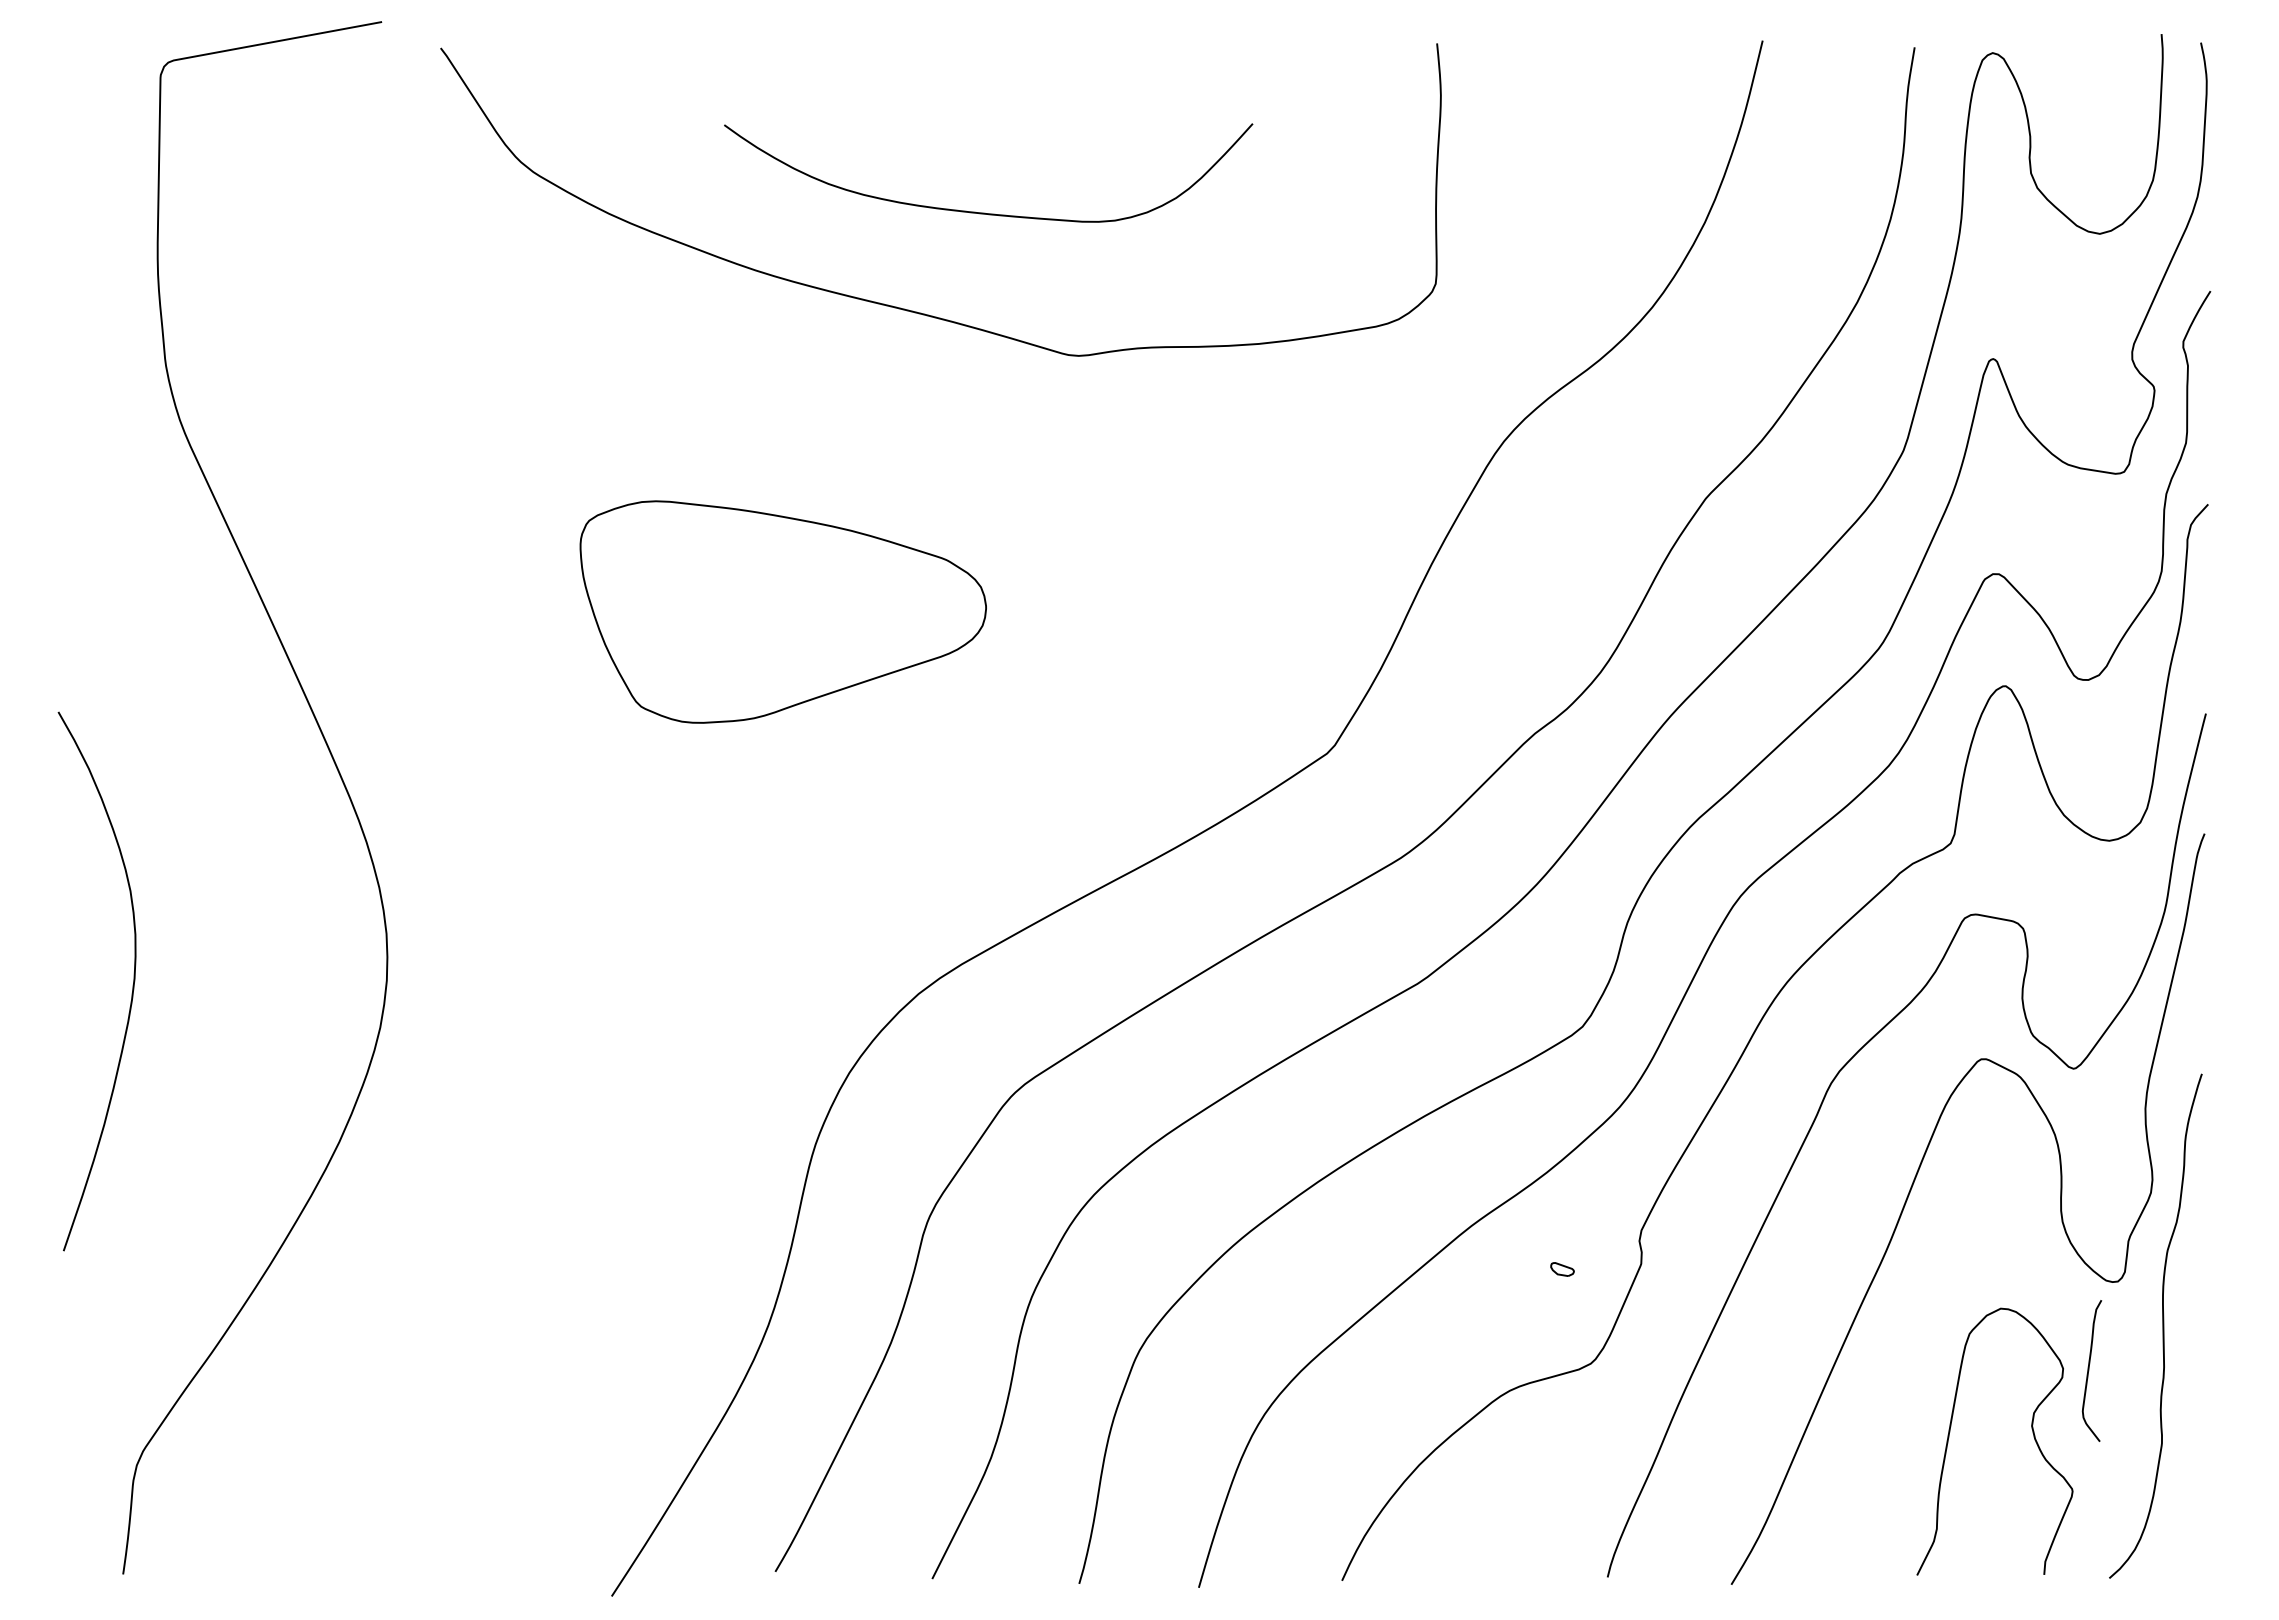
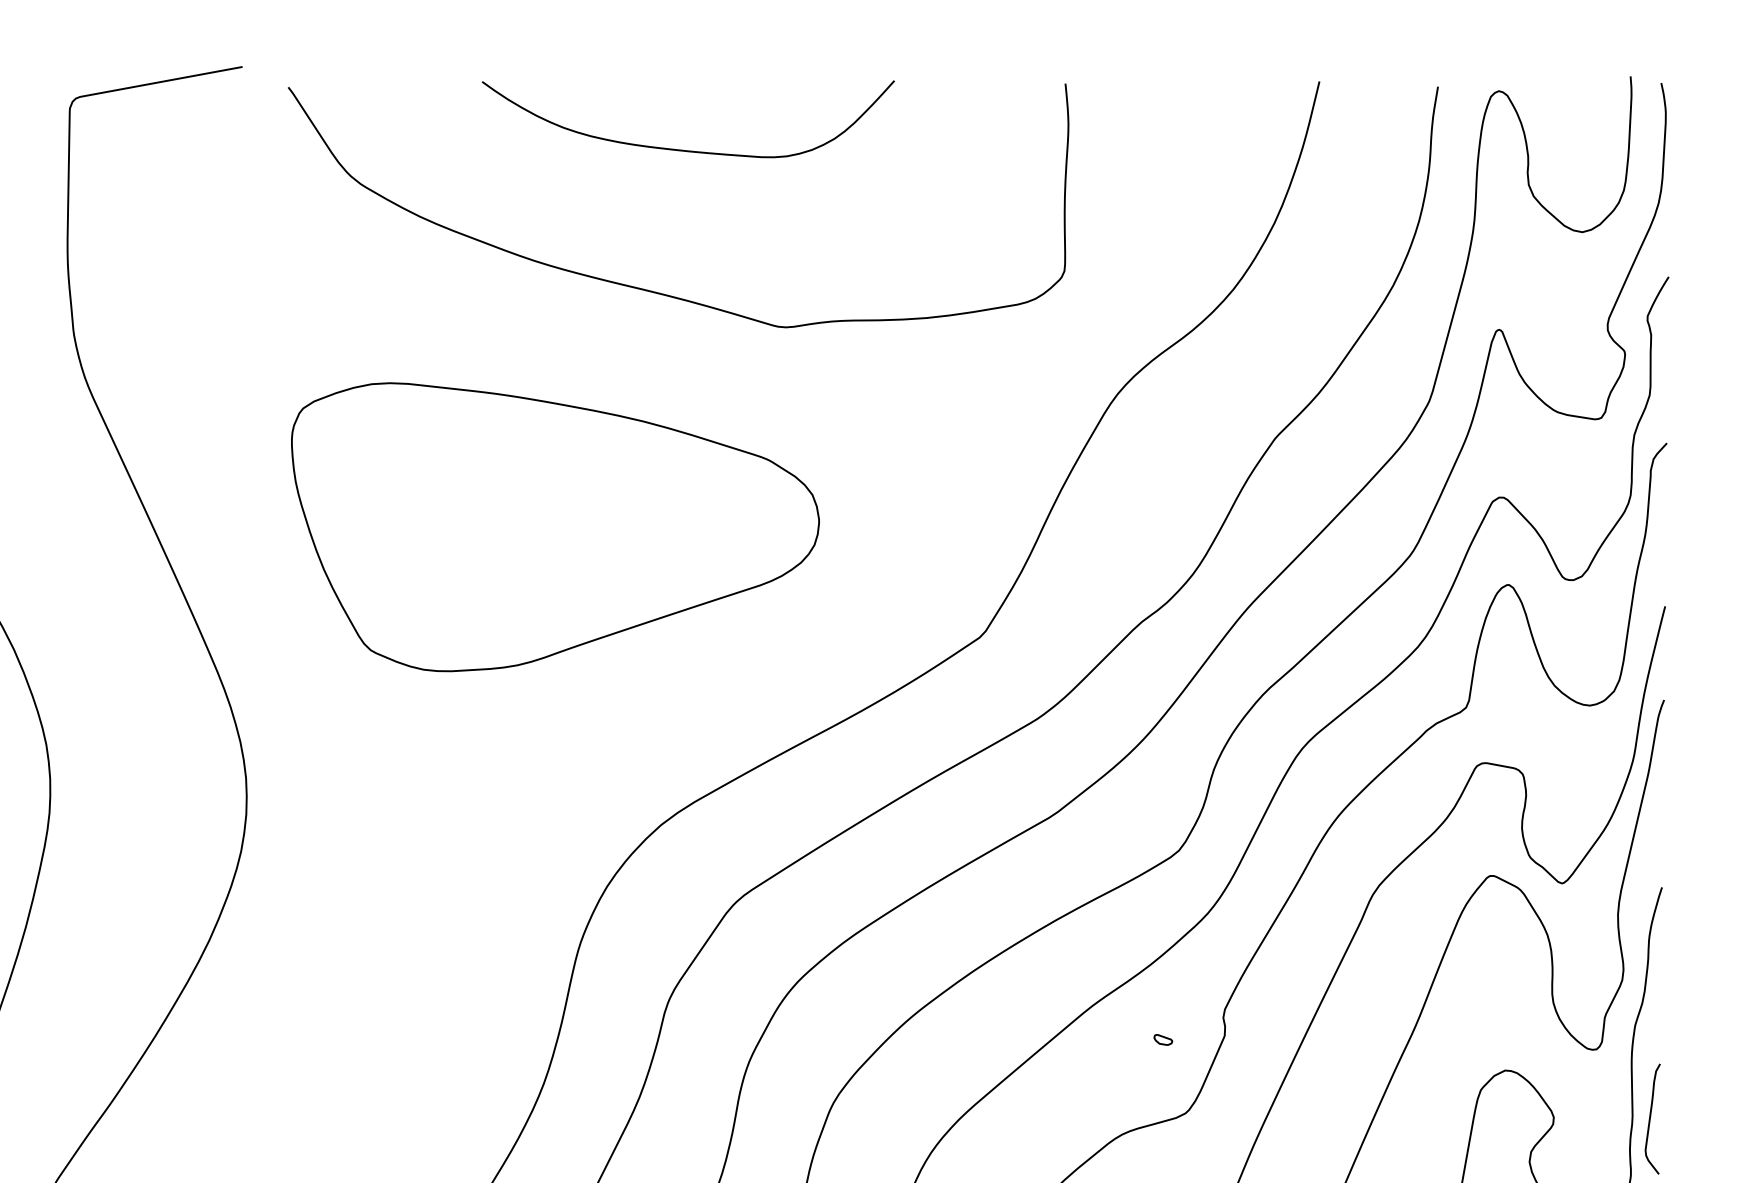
curve: (985, 212) -> (685, 150), moved
part: (783, 611) -> (555, 526), size x1.67
curve: (2089, 1370) -> (1650, 1118), moved

